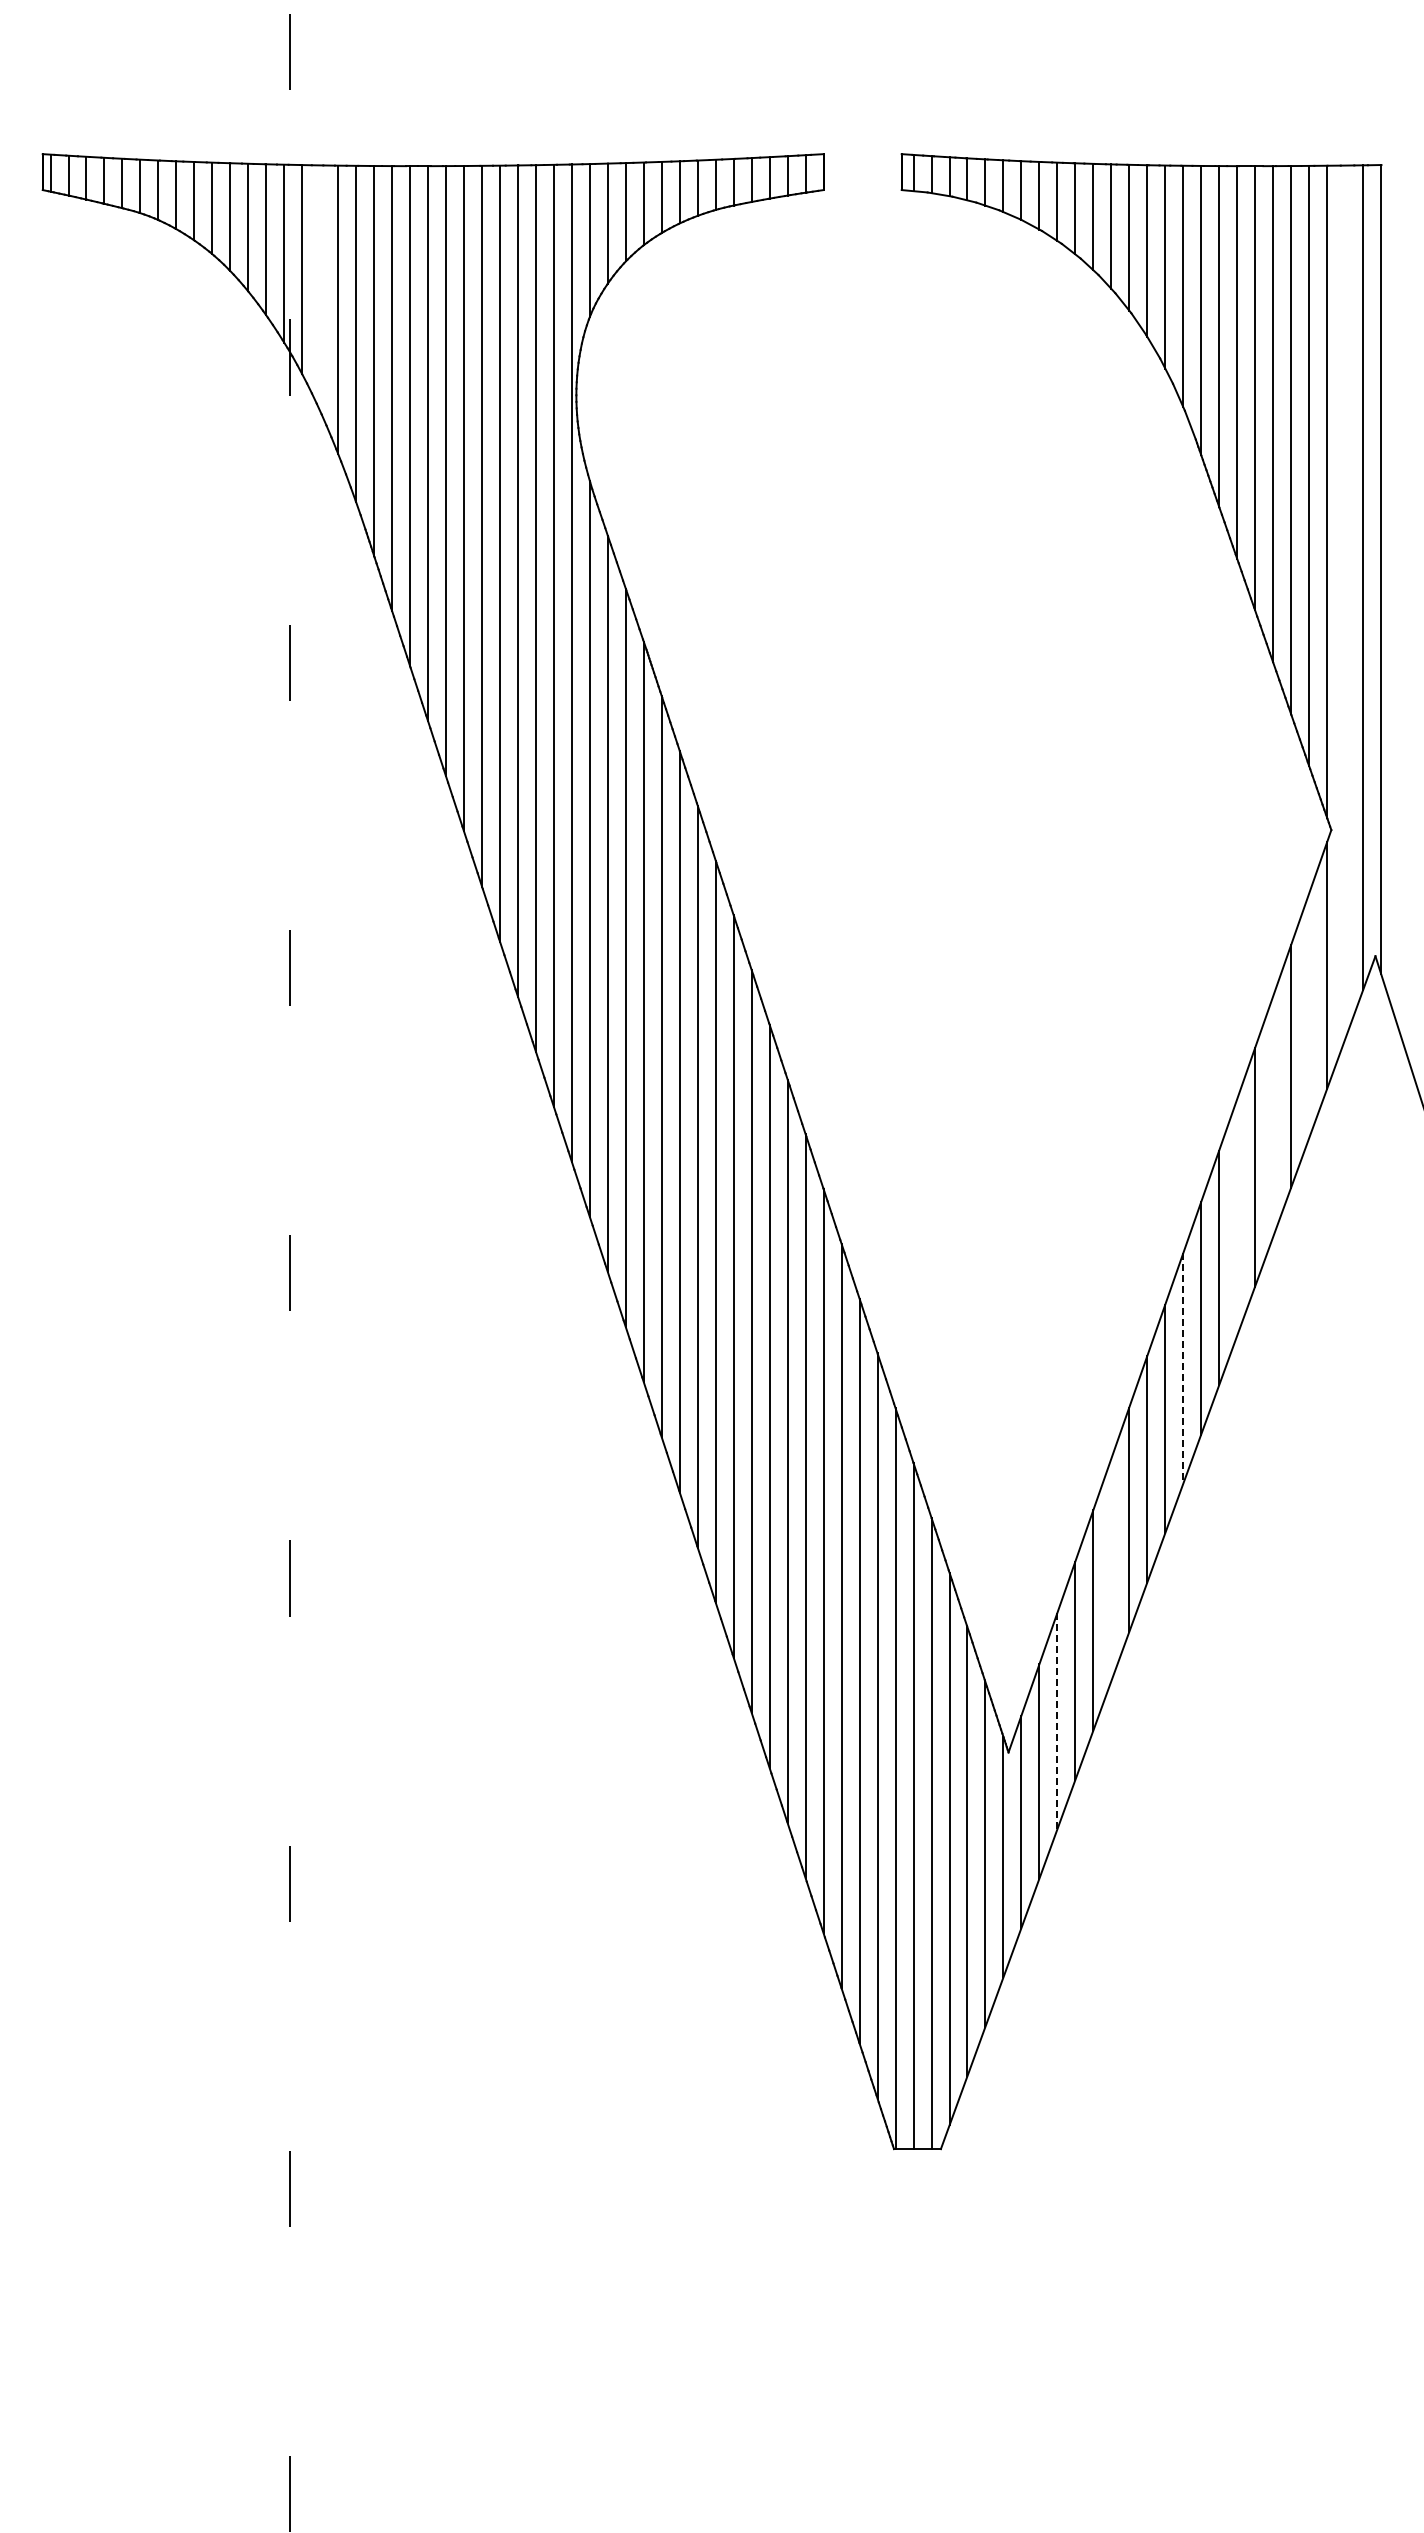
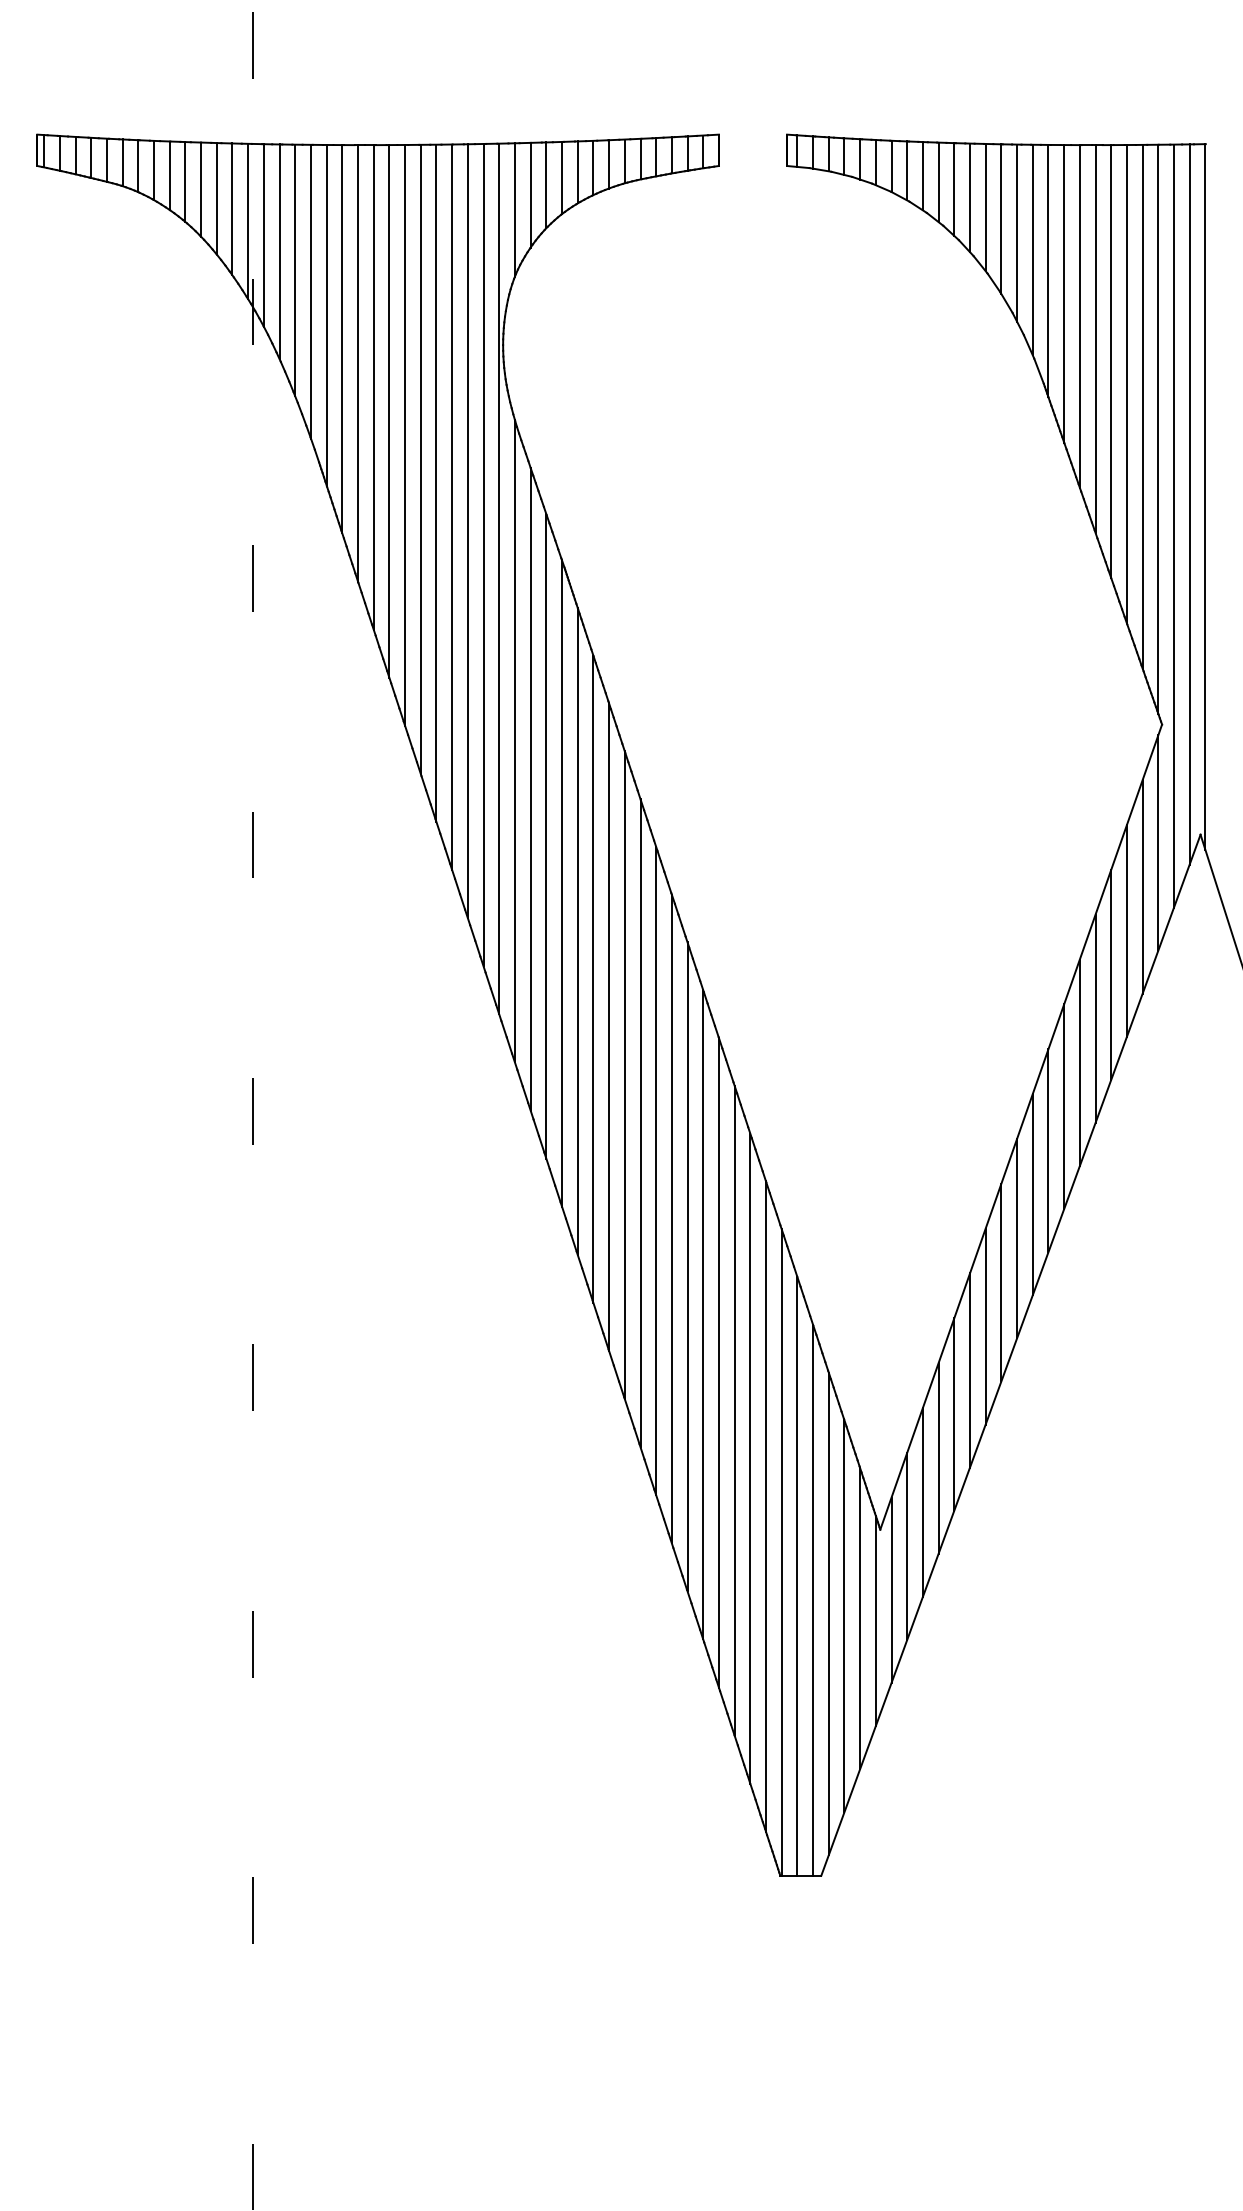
line: (320, 288) -> (279, 251), added
line: (1345, 602) -> (1174, 525), added
line: (1309, 1015) -> (1142, 886), added
line: (1273, 1116) -> (1111, 974), added
line: (1237, 1217) -> (1080, 1062), added
line: (1183, 1369) -> (1033, 1195), dashed -> solid
line: (1111, 1569) -> (970, 1369), added
line: (1057, 1721) -> (923, 1502), dashed -> solid

